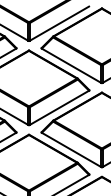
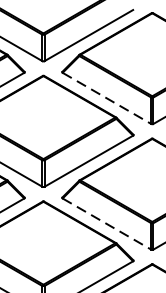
line: (71, 66) -> (106, 99), solid -> dashed
line: (71, 150) -> (106, 224), solid -> dashed

